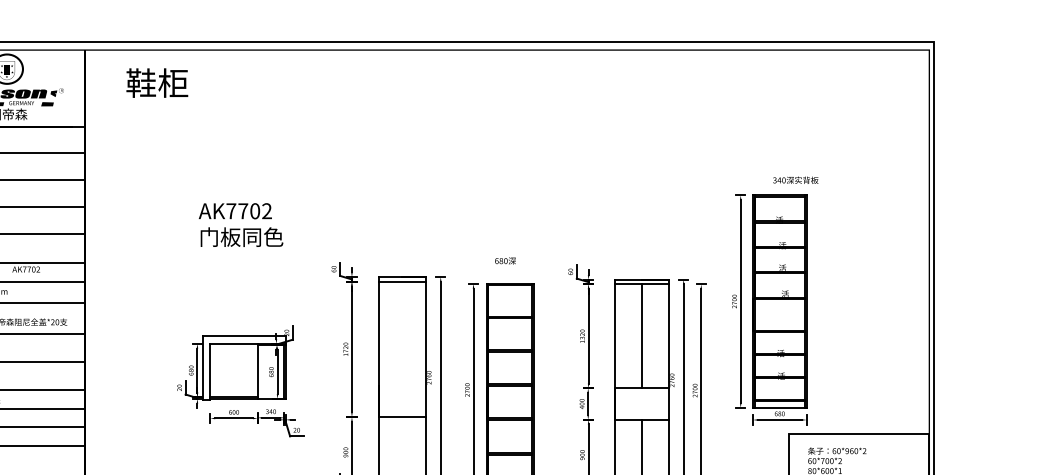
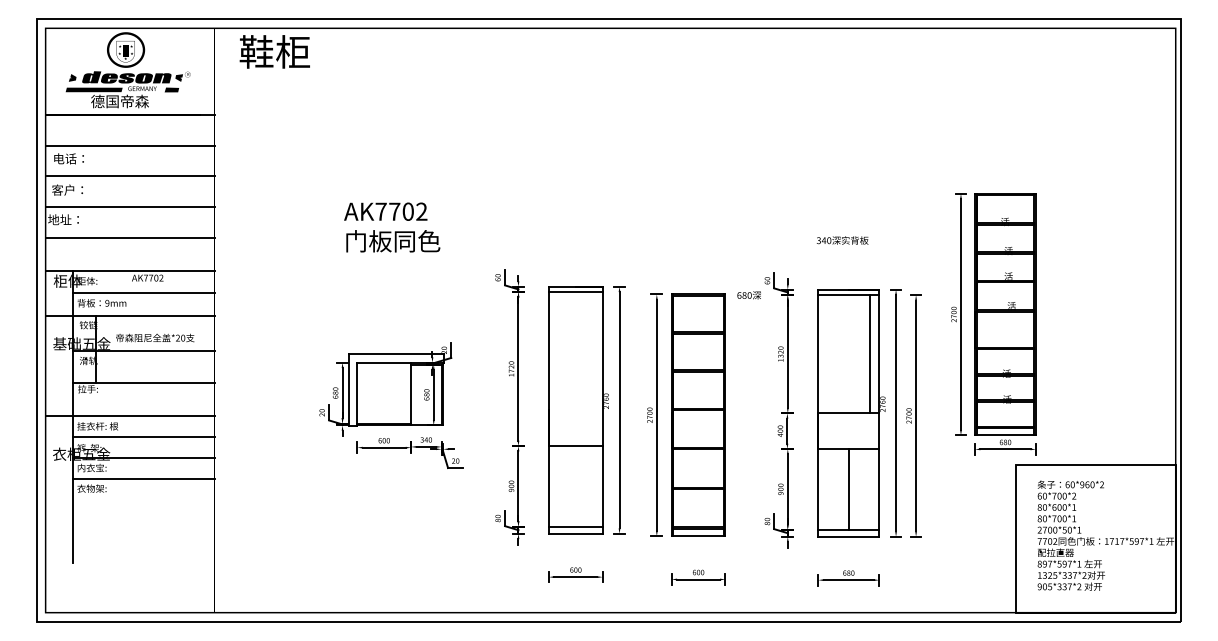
text: (156, 82) -> (274, 51), moved
text: (795, 180) -> (842, 240), moved
text: (504, 261) -> (748, 295), moved
line: (641, 336) -> (869, 354), moved

